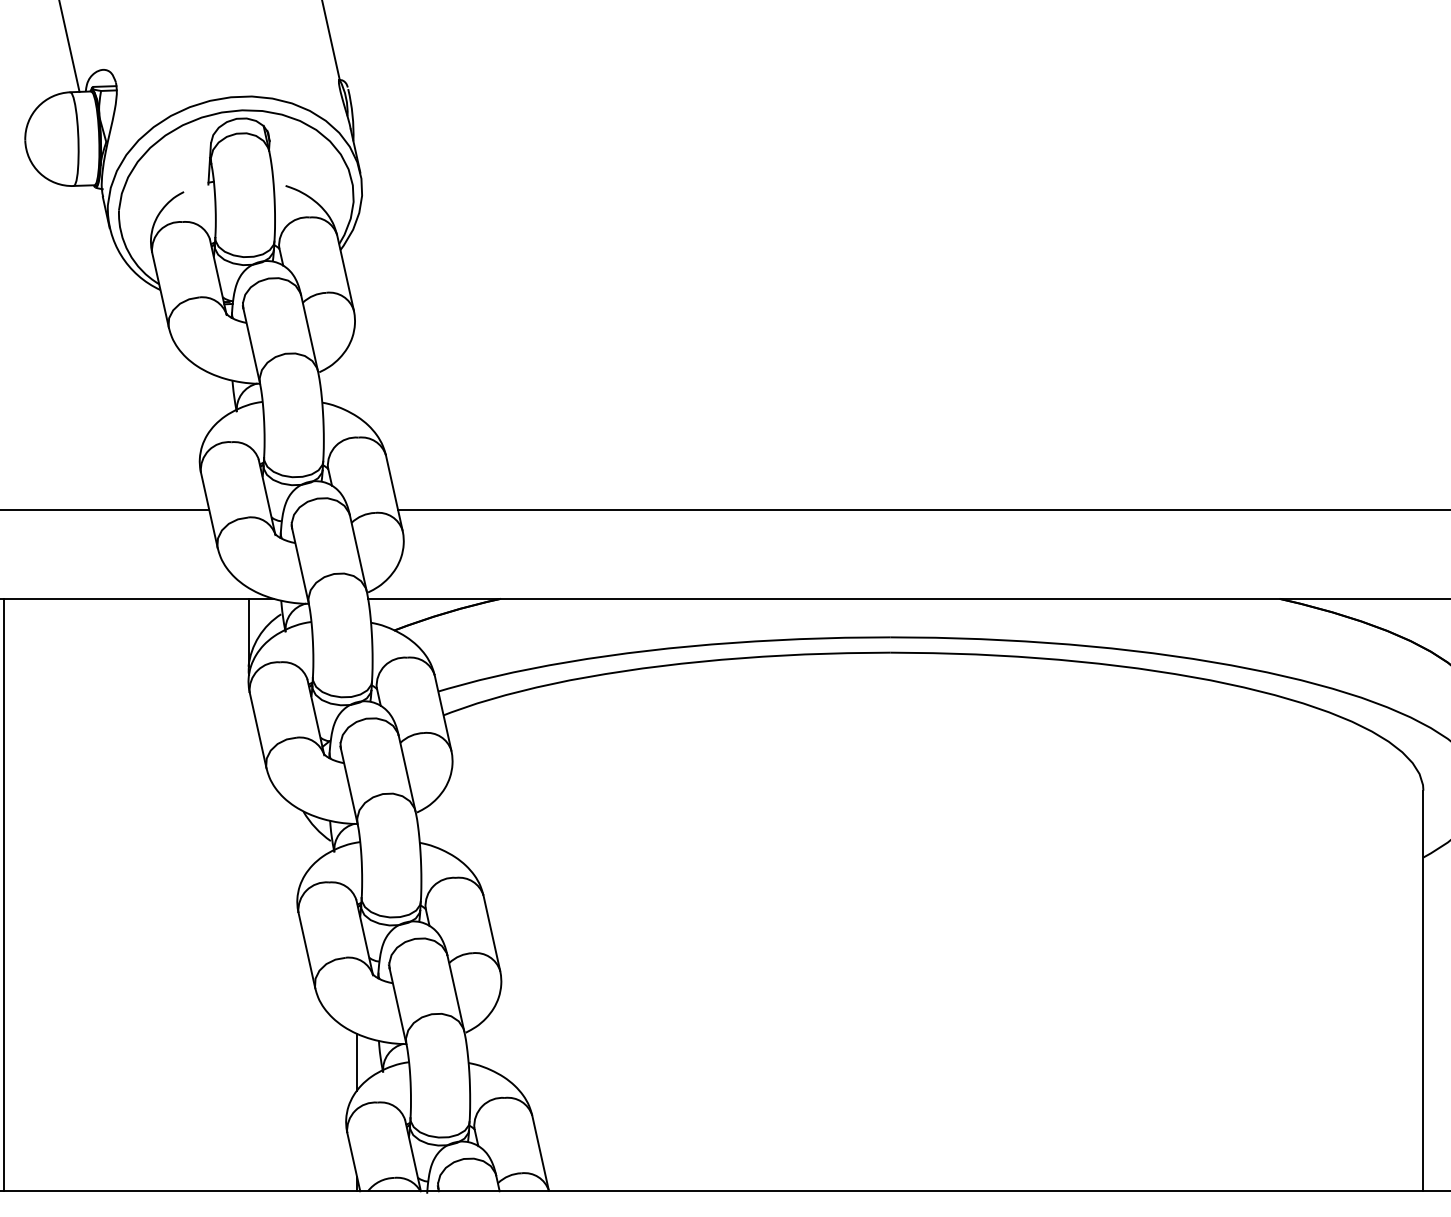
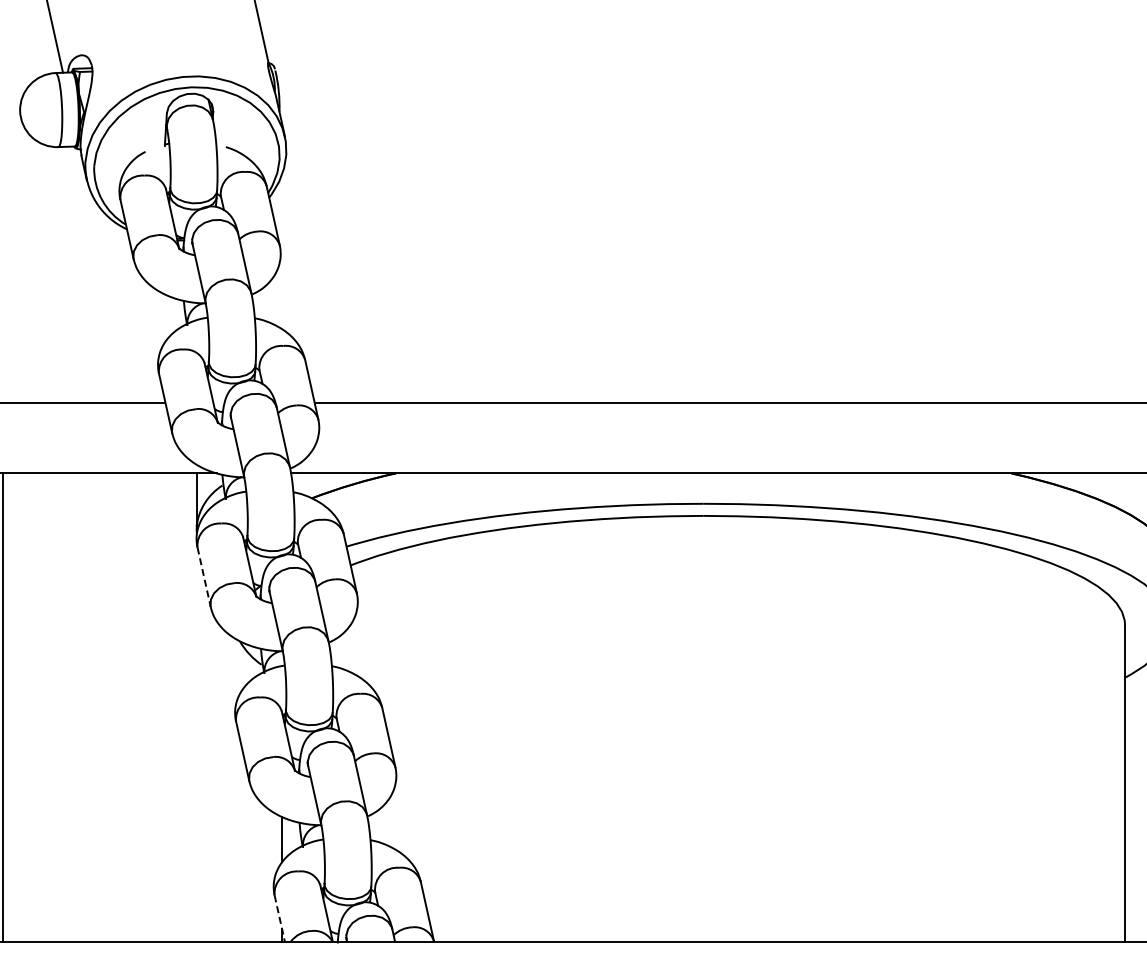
line: (258, 730) -> (204, 577), solid -> dashed
line: (353, 1162) -> (279, 918), solid -> dashed

